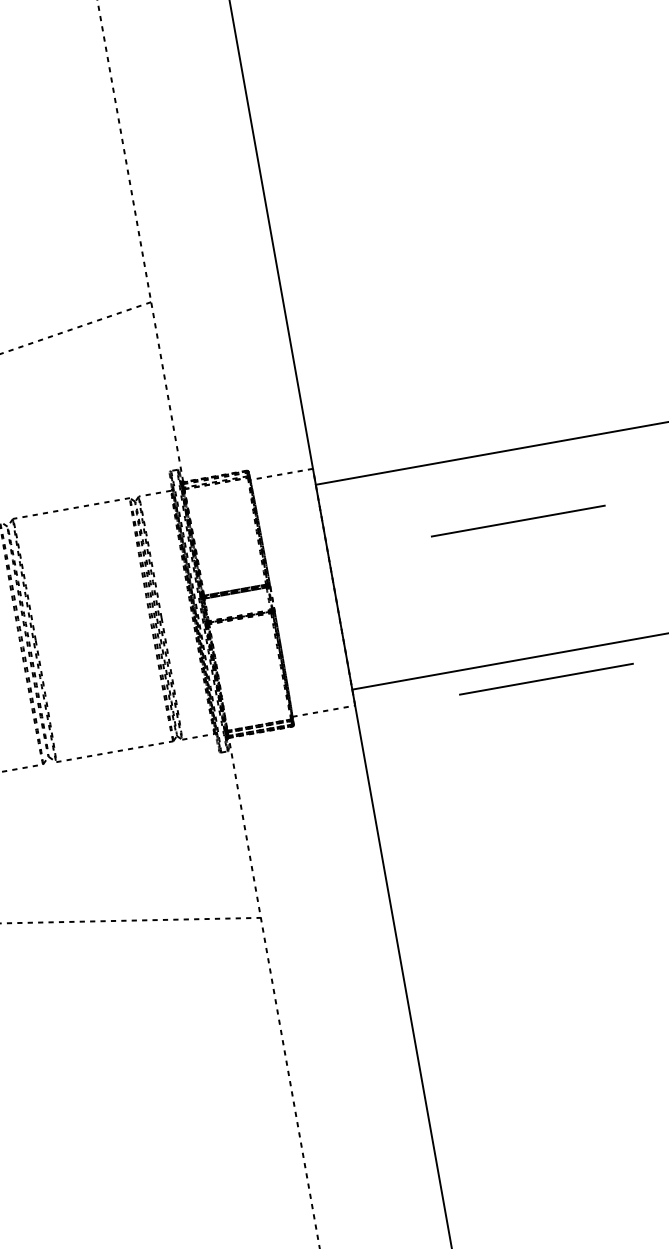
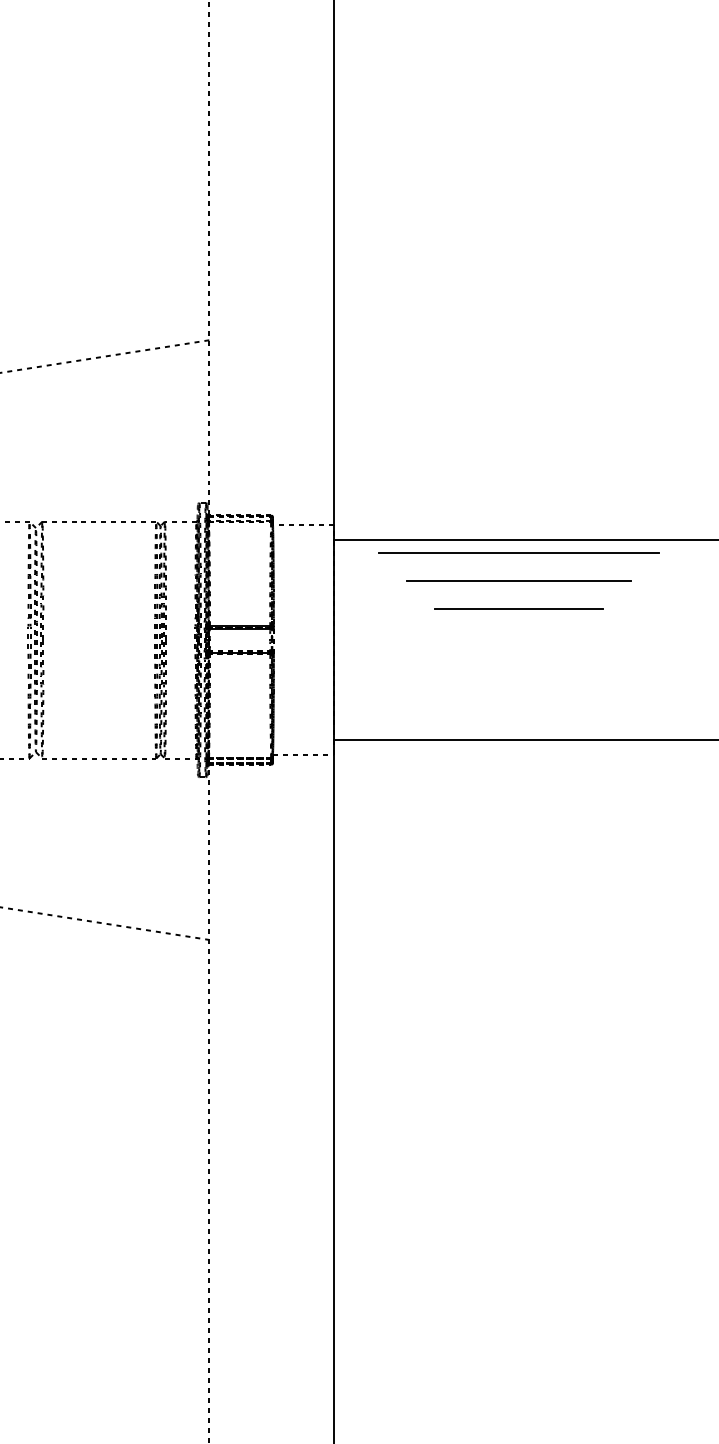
line: (507, 463) -> (518, 552), added
line: (512, 492) -> (518, 580), added
line: (545, 679) -> (518, 762), removed

